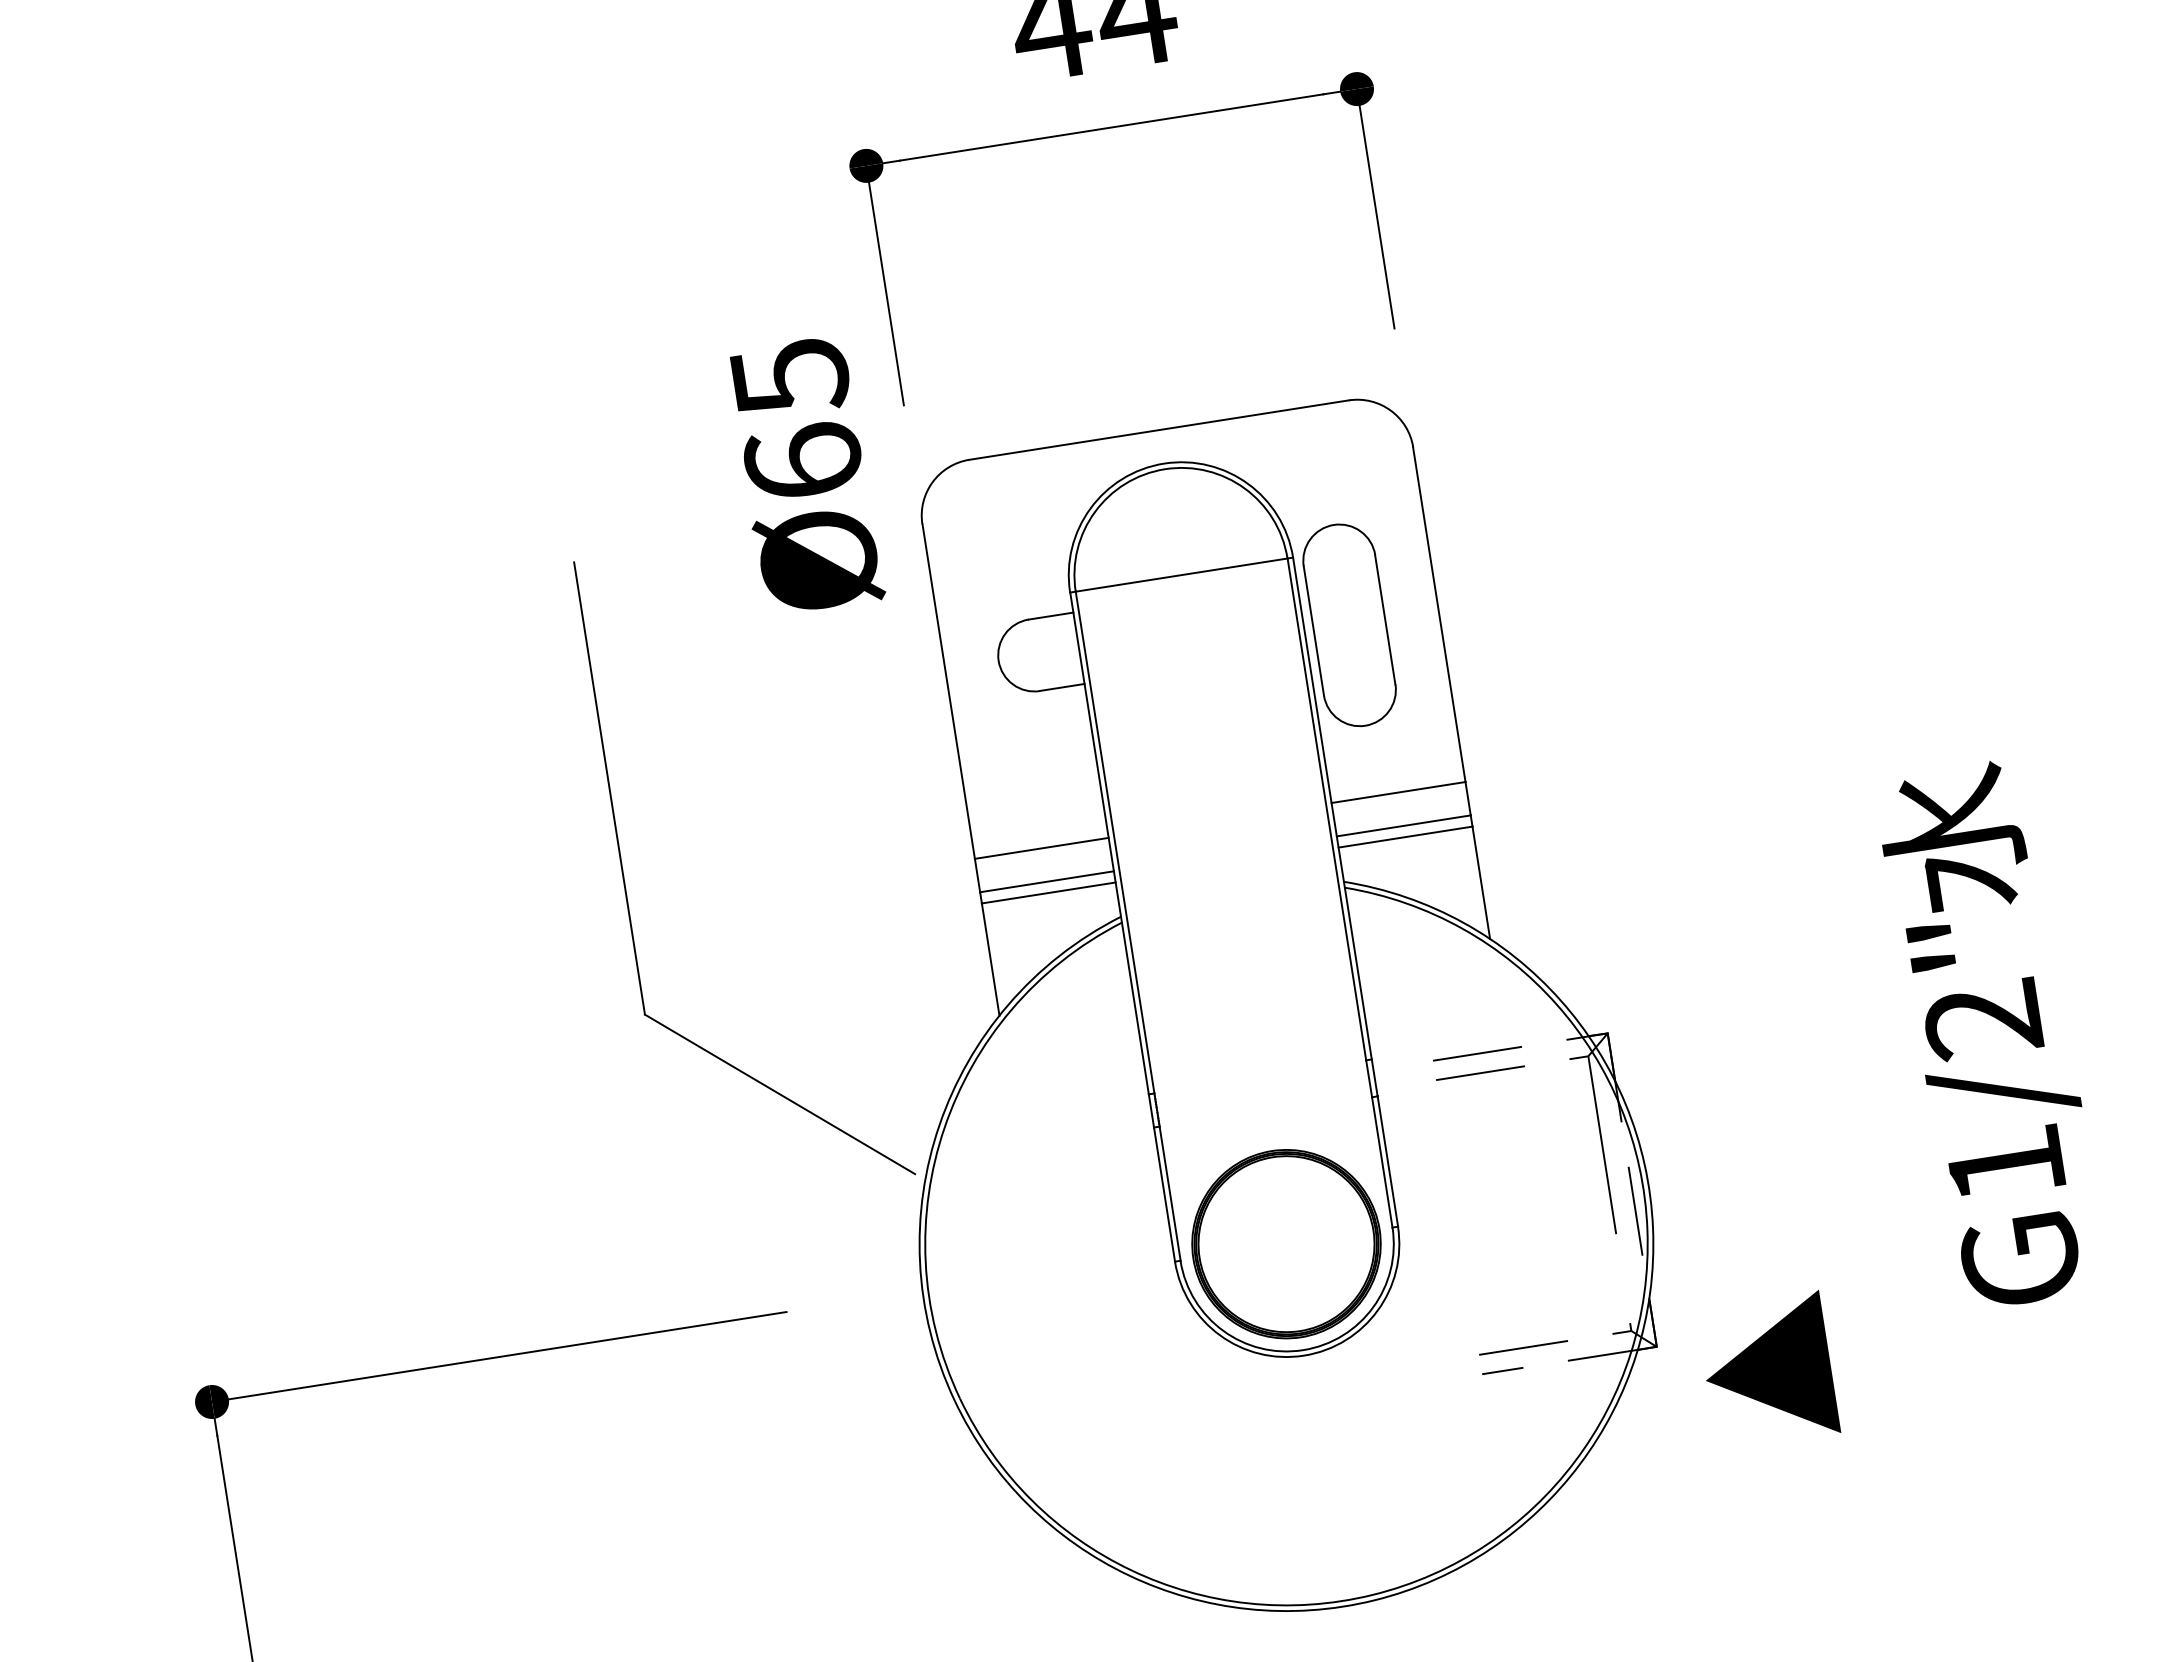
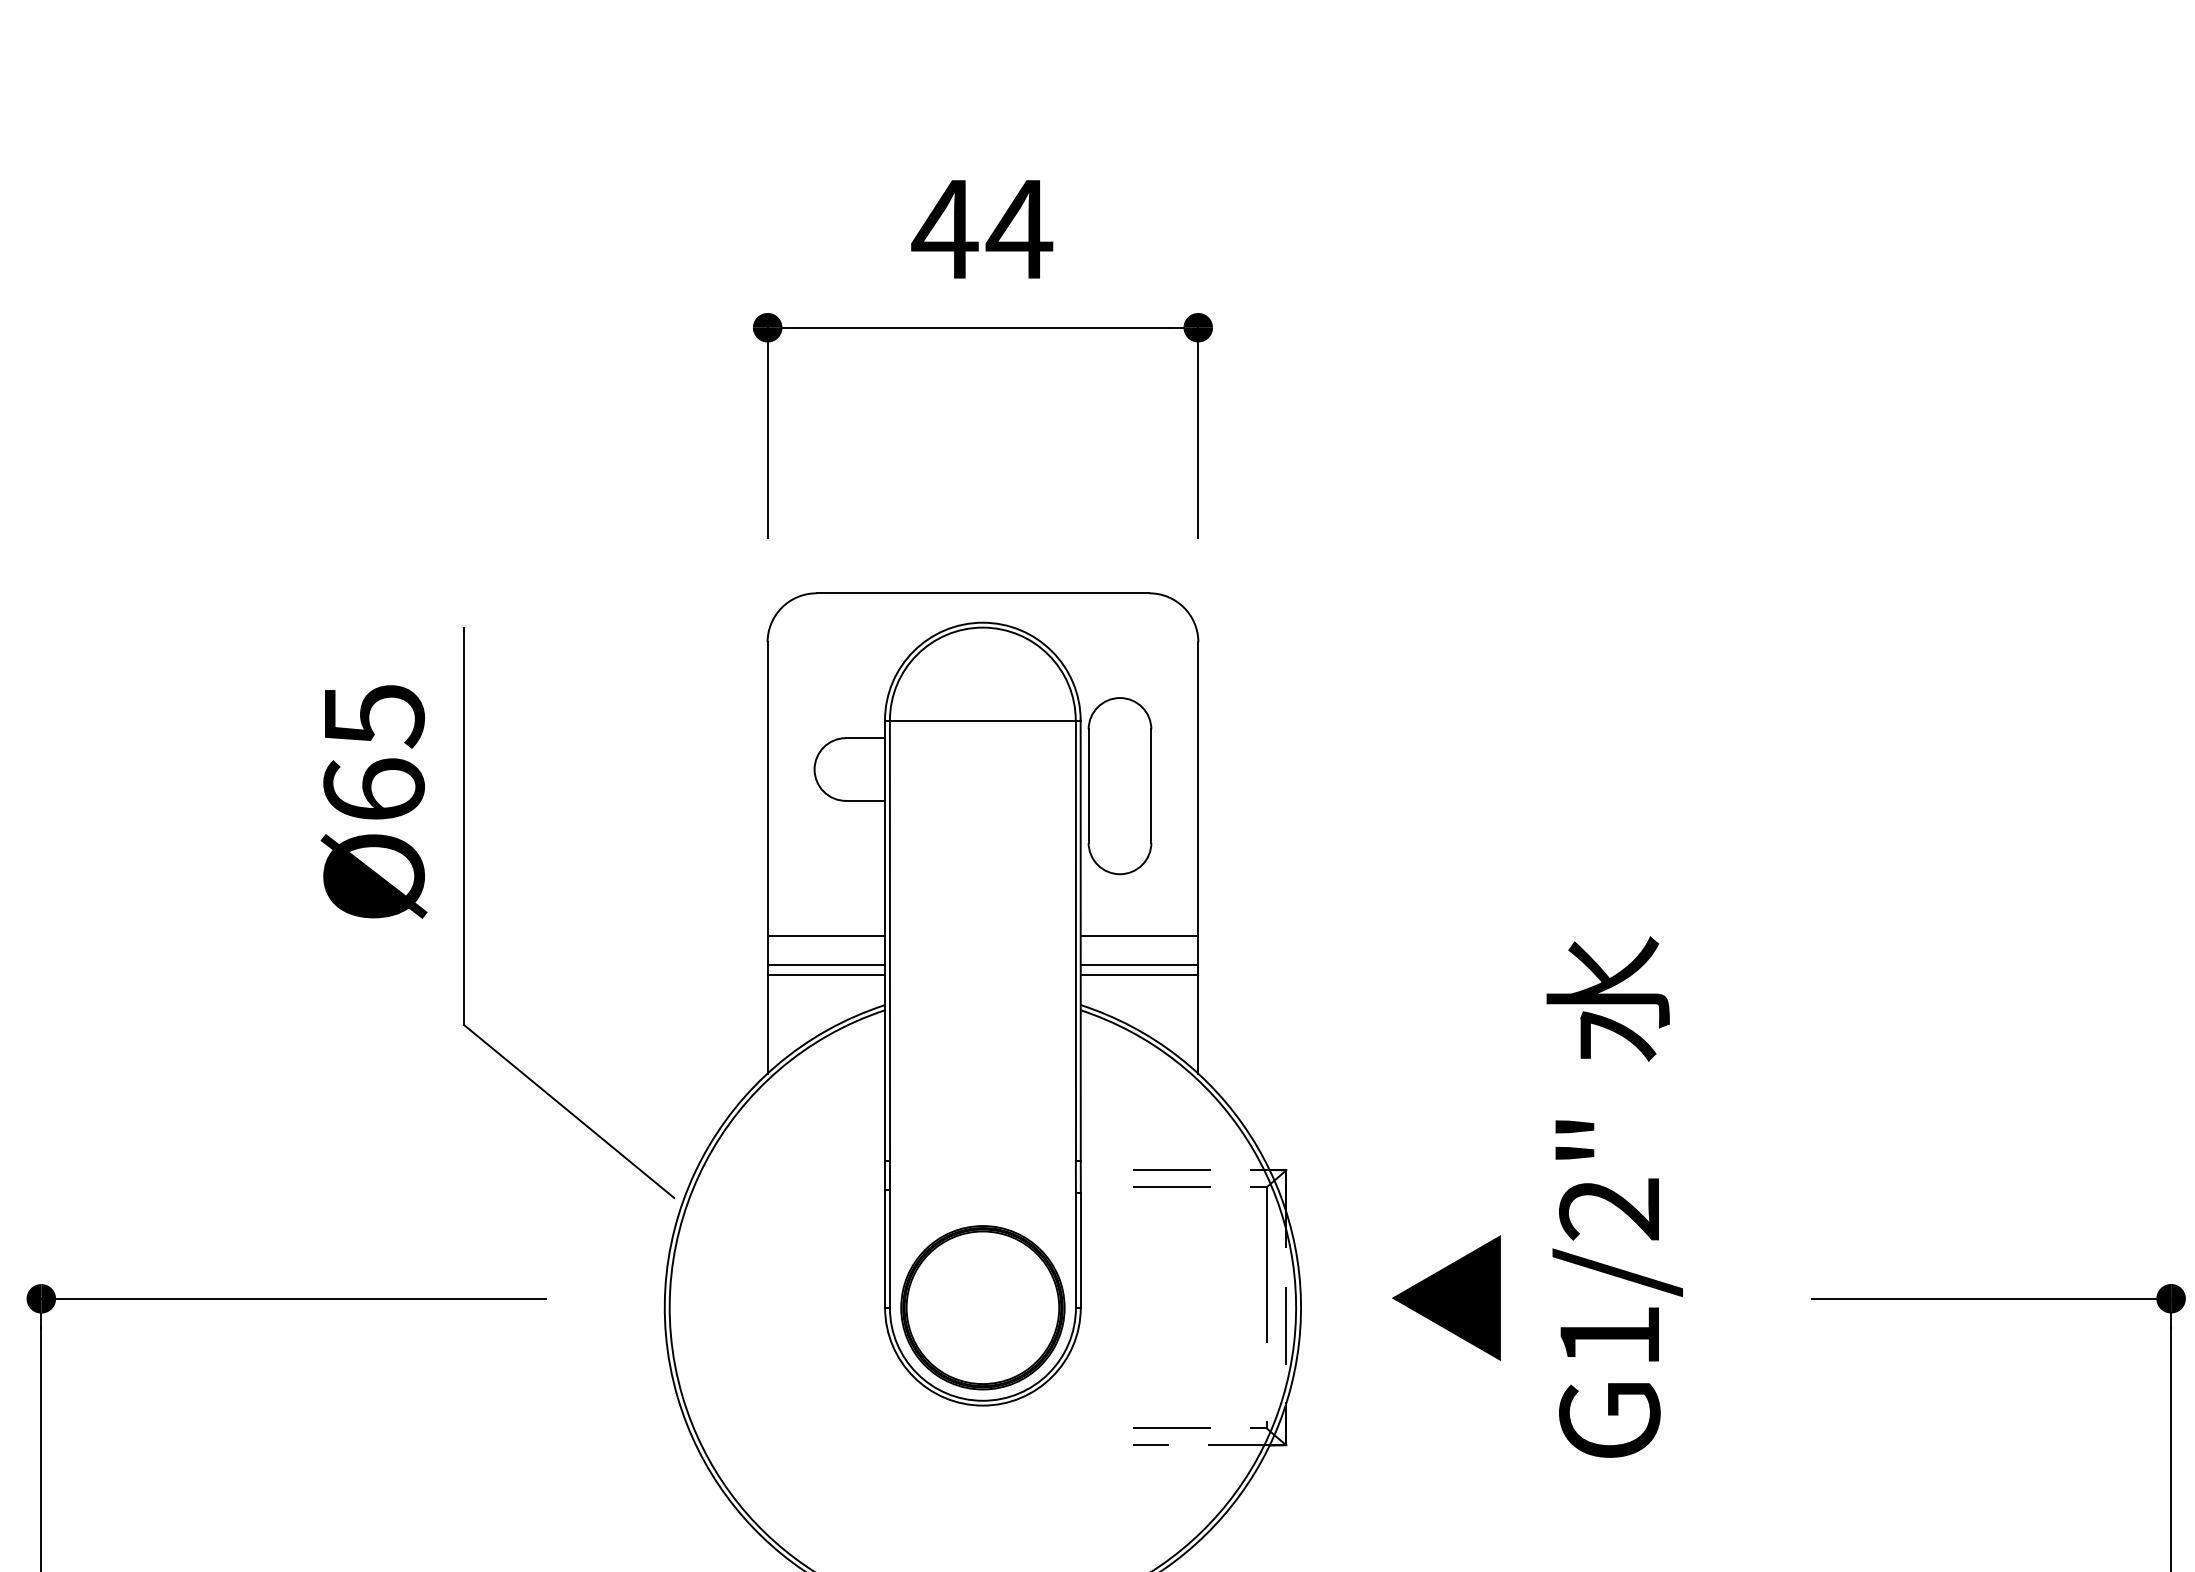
text: (804, 475) -> (373, 801), moved
text: (1952, 839) -> (1607, 998), moved
text: (1768, 1370) -> (1446, 1297), moved

